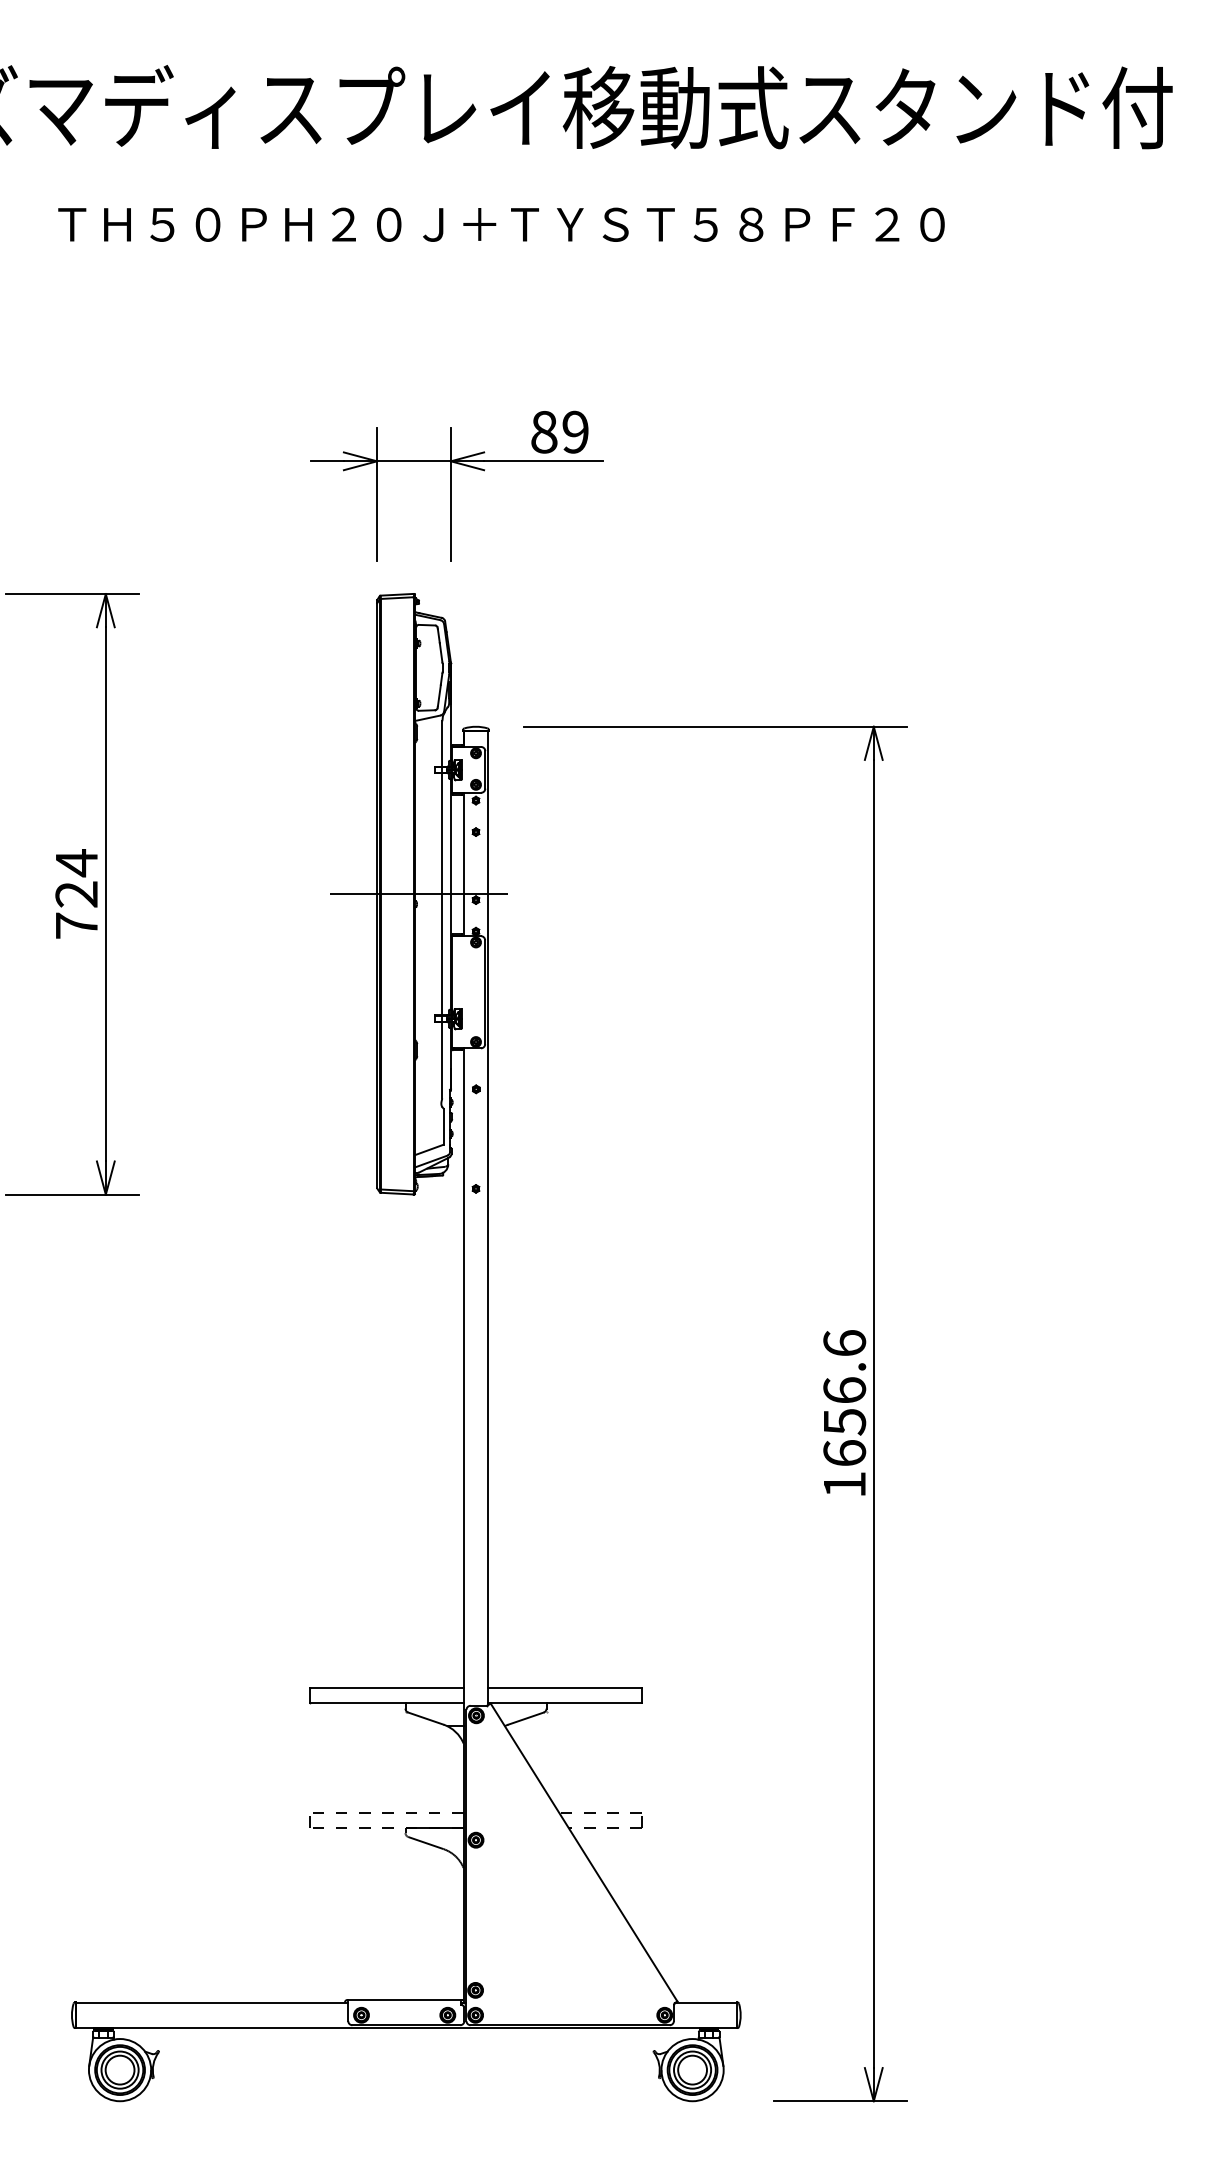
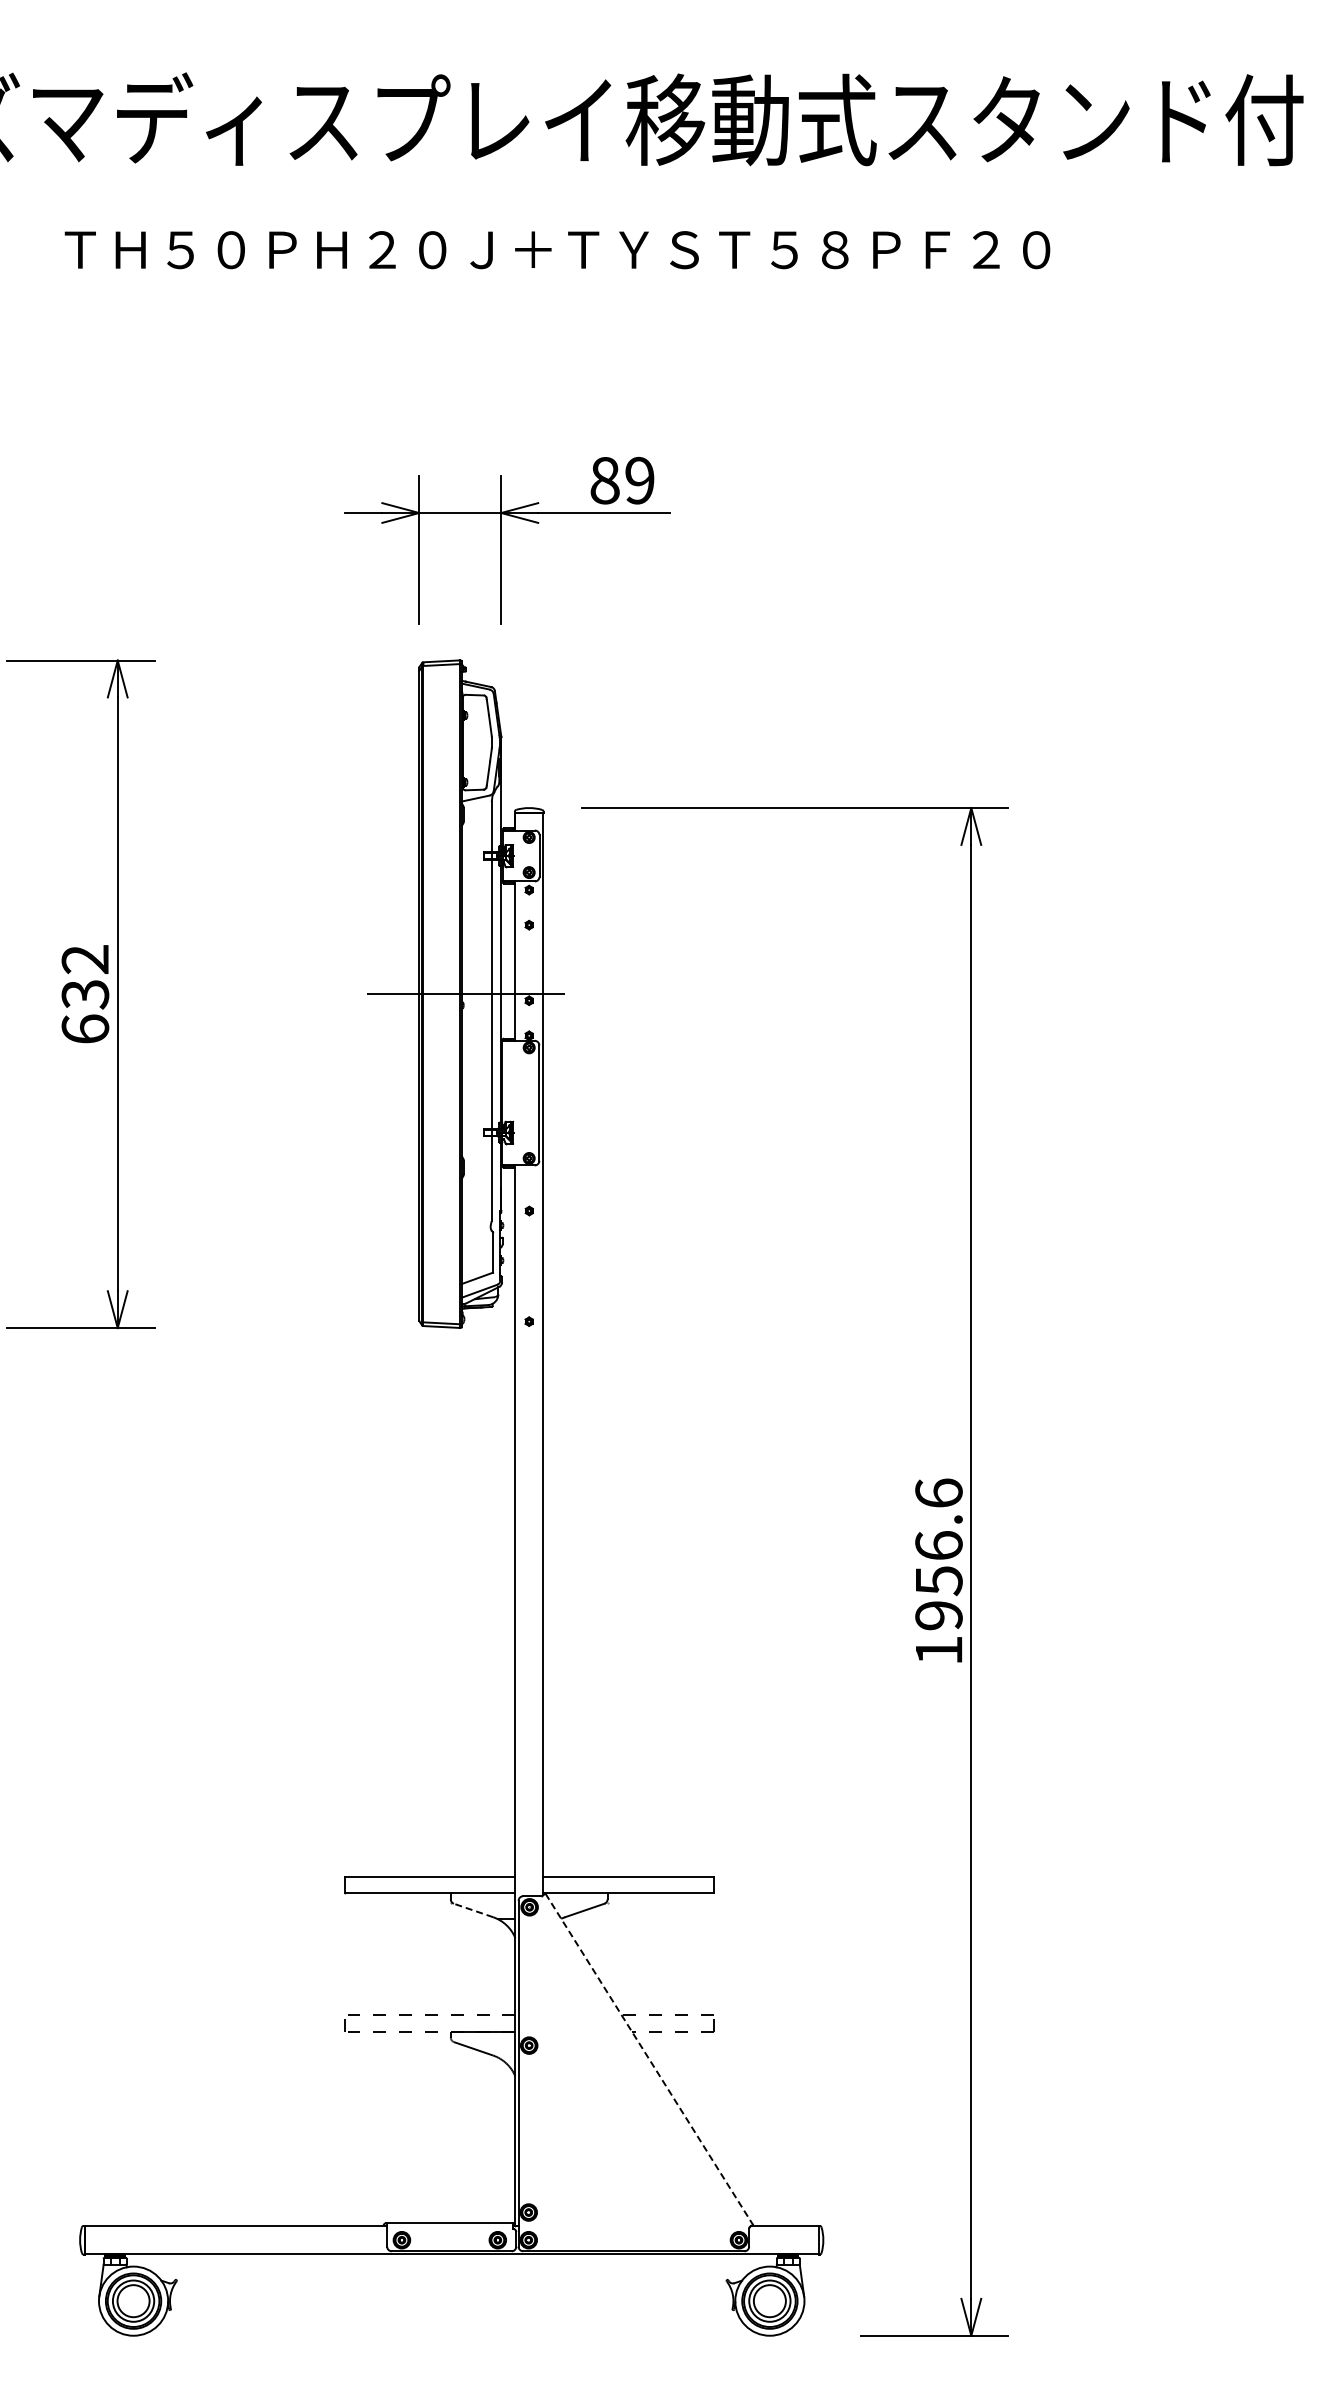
text: (76, 893) -> (85, 993), 724 -> 632
text: (844, 1453) -> (938, 1615), 1656.6 -> 1956.6
line: (425, 1718) -> (473, 1910), solid -> dashed
line: (584, 1852) -> (649, 2059), solid -> dashed

